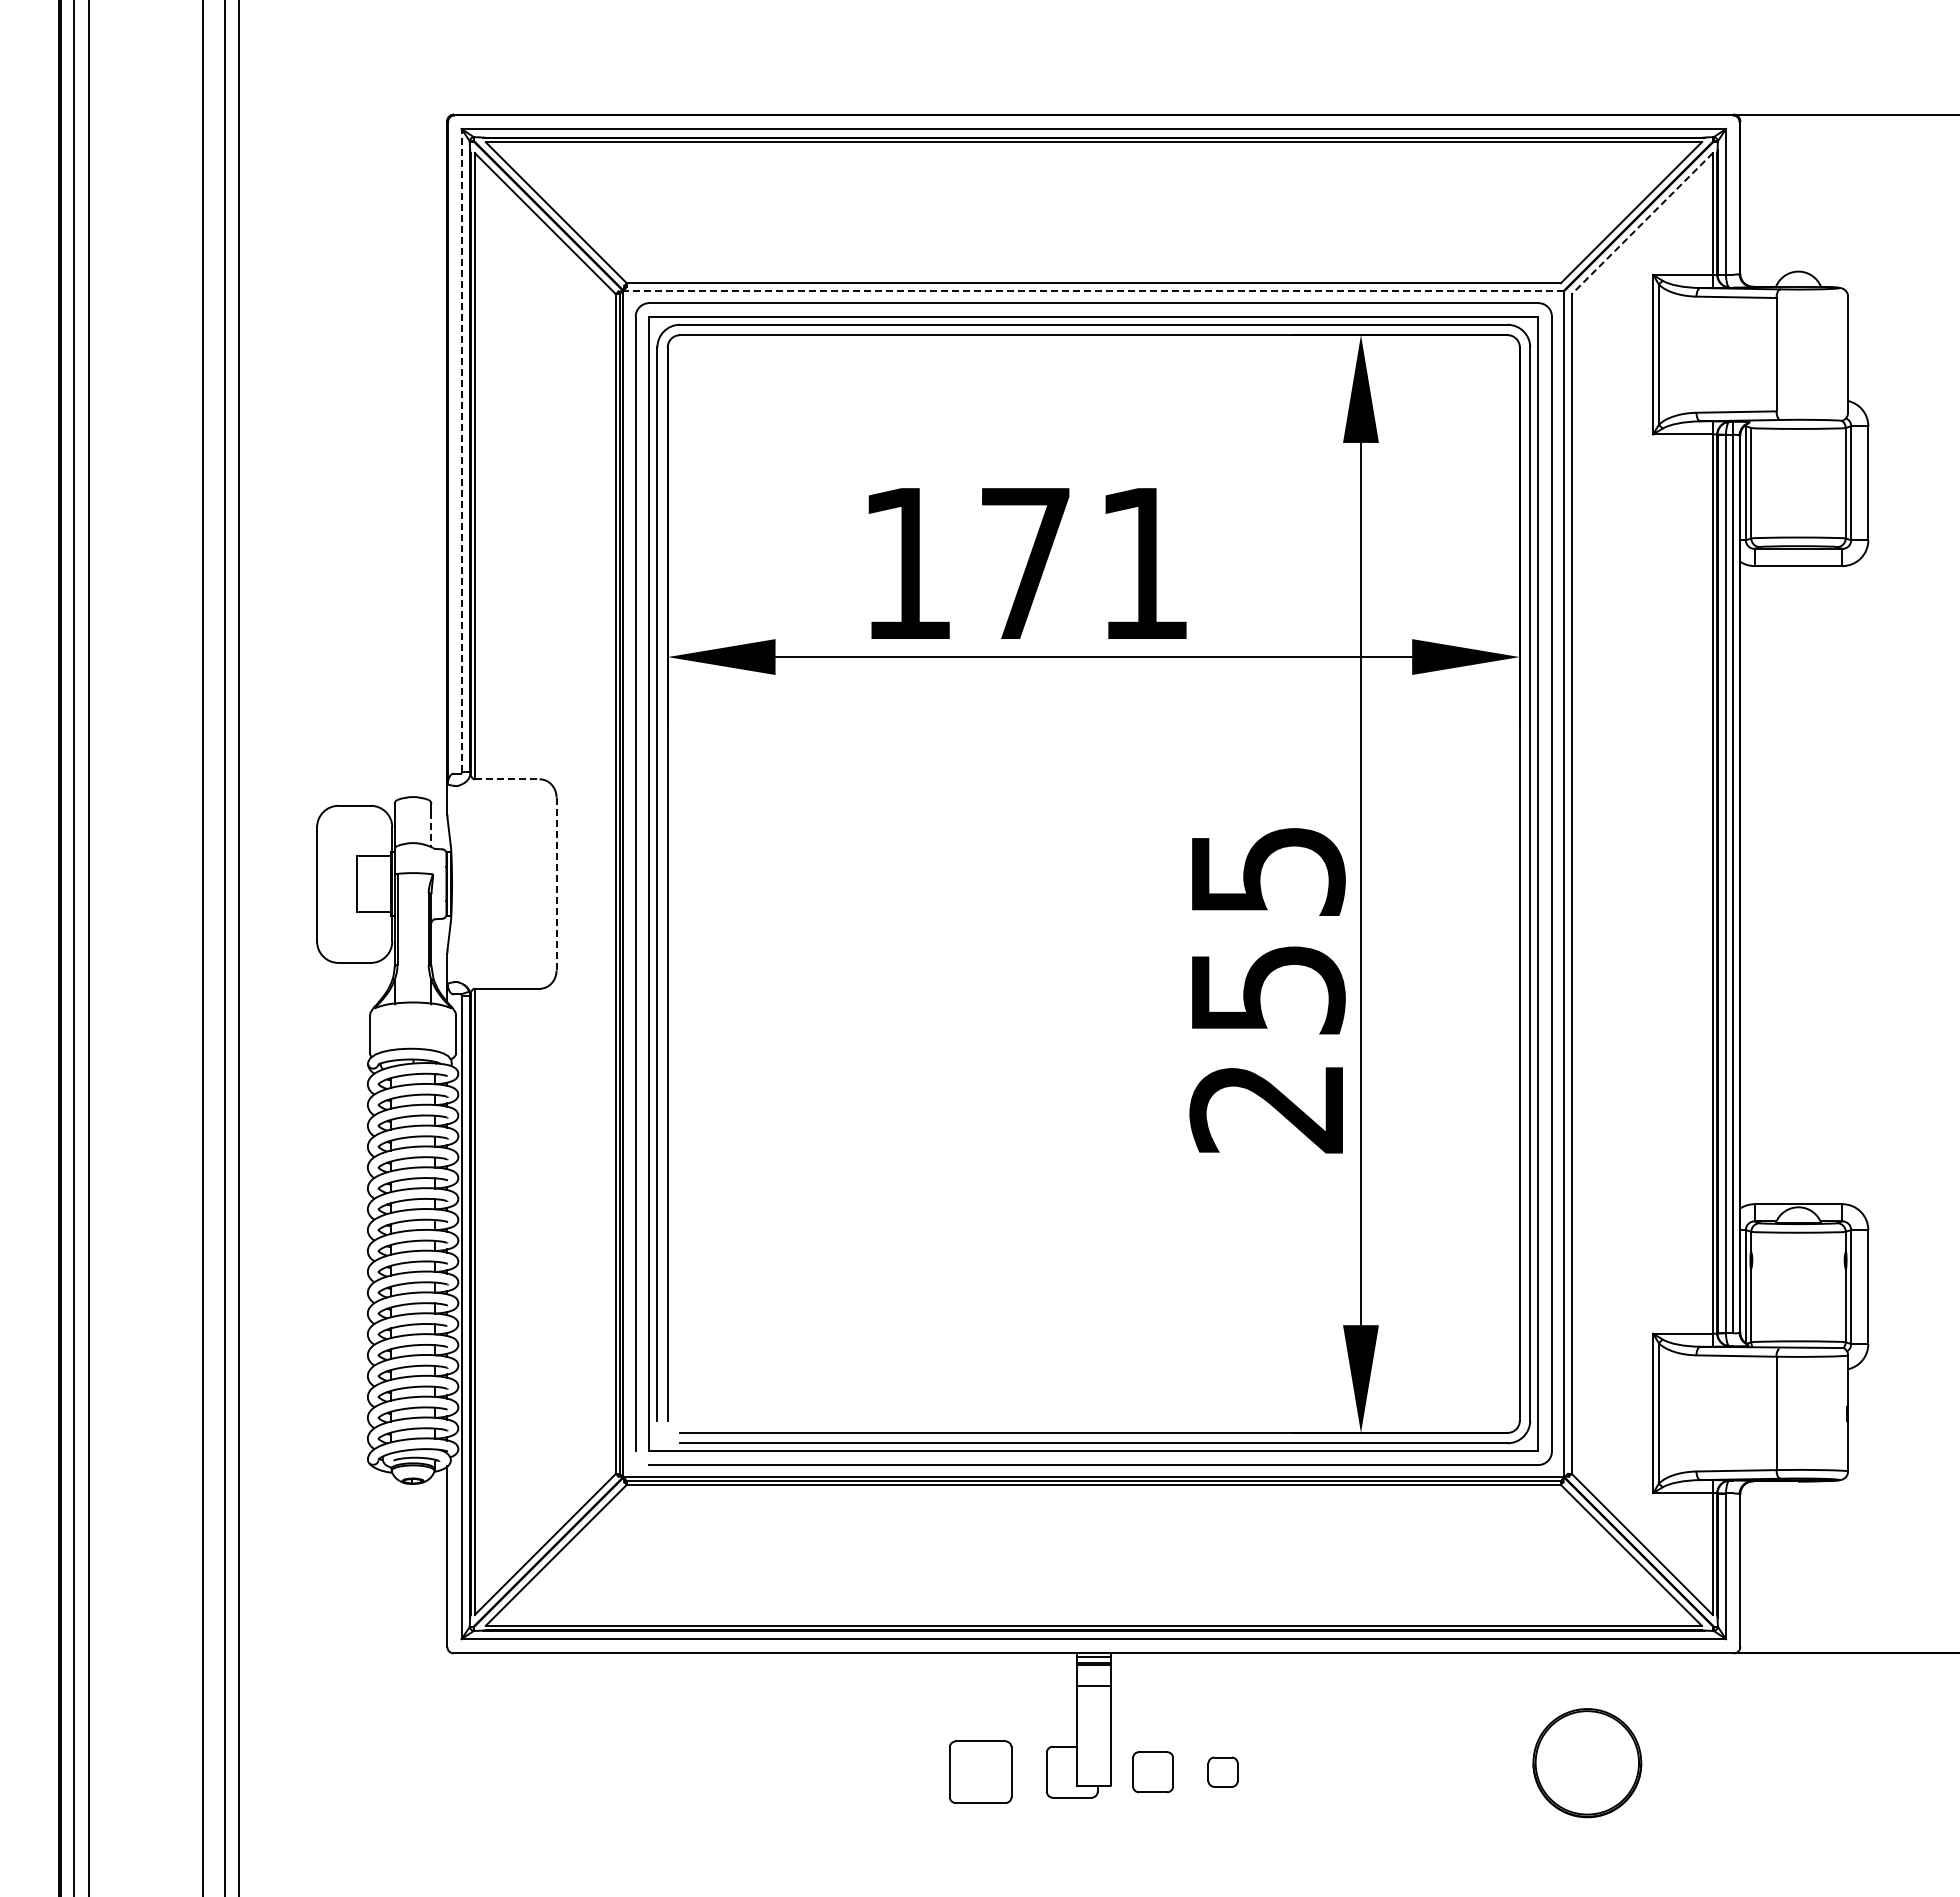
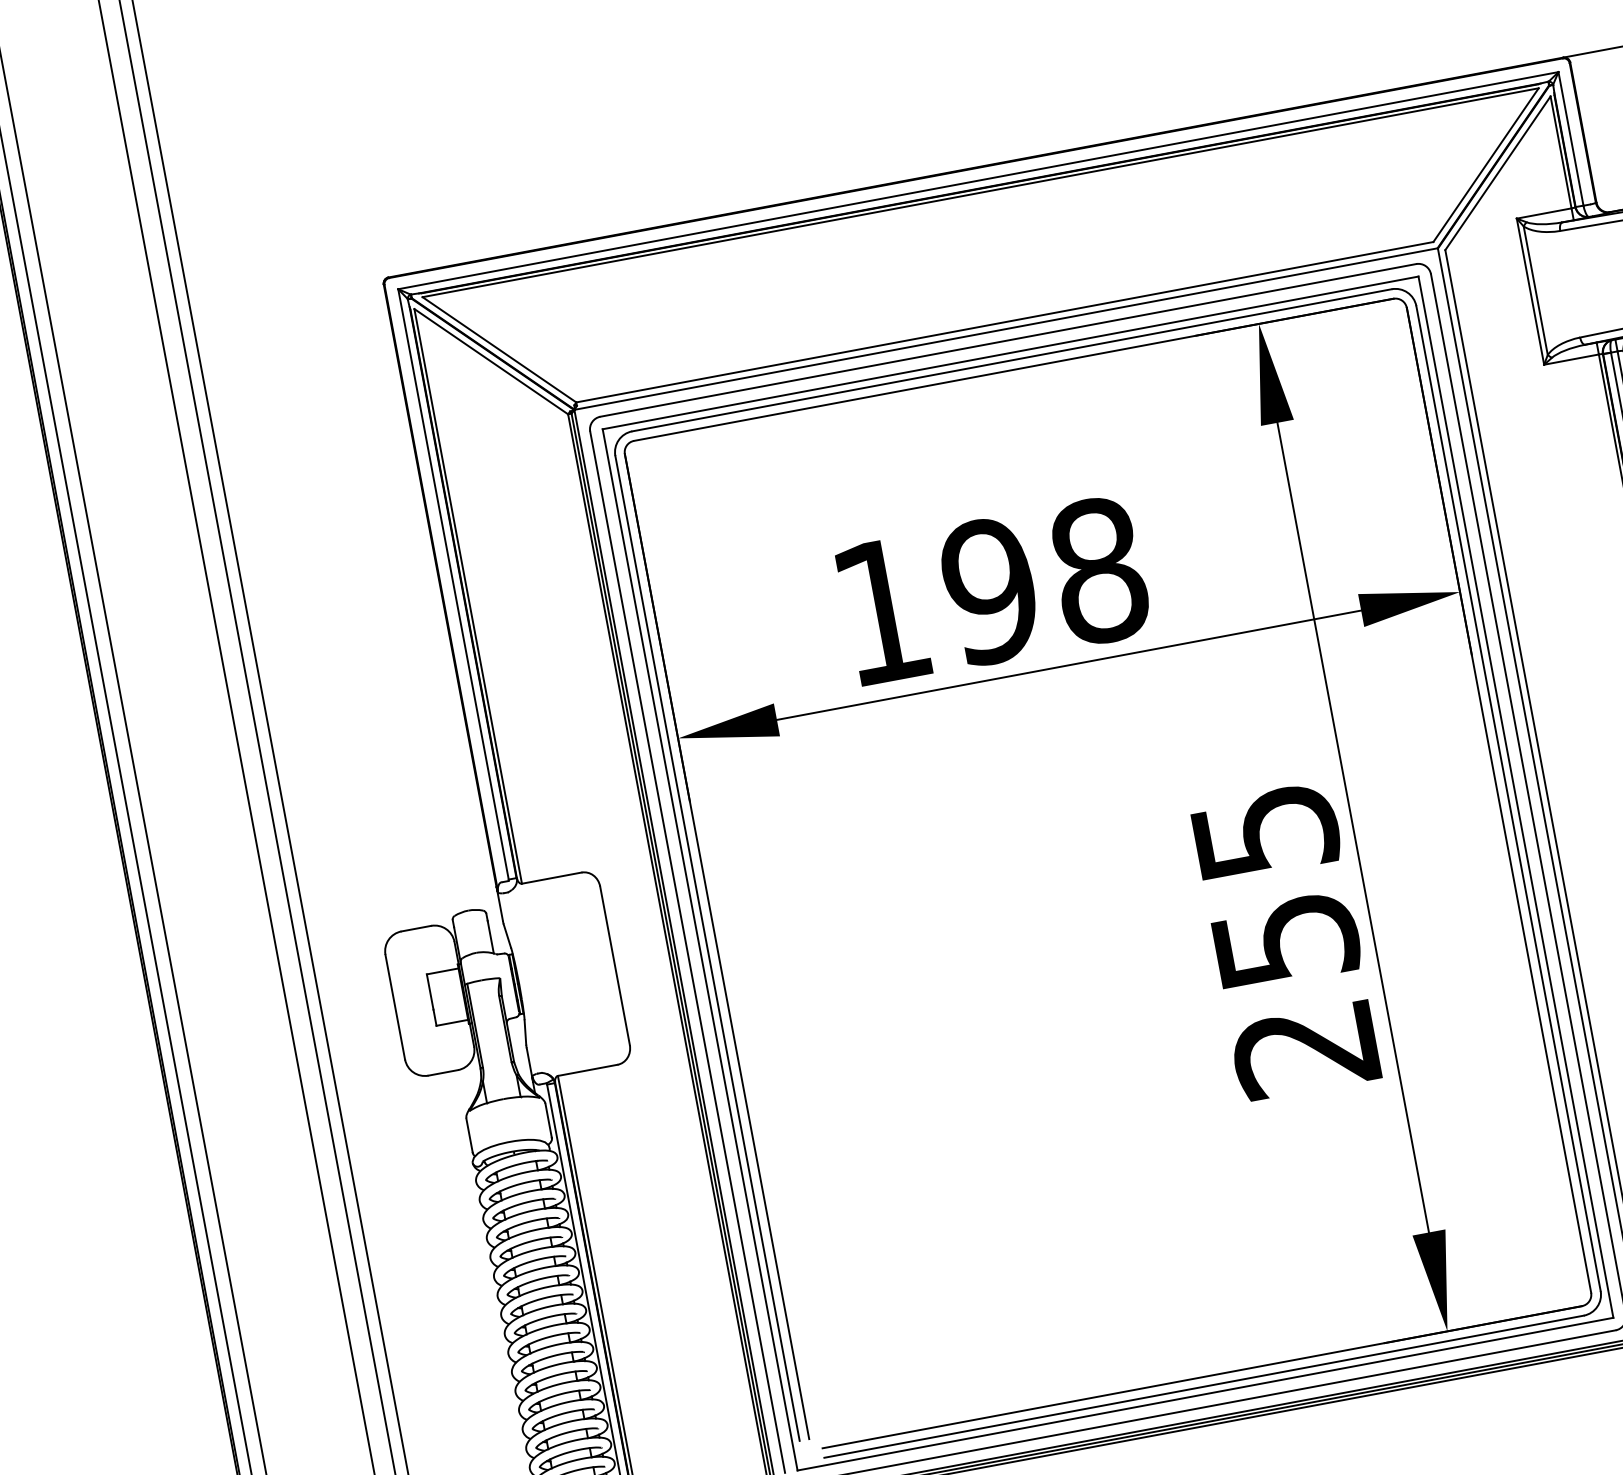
line: (1642, 223) -> (1498, 173), dashed -> solid
line: (1093, 290) -> (1005, 328), dashed -> solid
line: (461, 450) -> (453, 584), dashed -> solid
text: (1084, 563) -> (1044, 580), 171 -> 198
line: (507, 779) -> (552, 878), dashed -> solid
line: (431, 829) -> (490, 937), dashed -> solid
line: (556, 884) -> (615, 966), dashed -> solid

